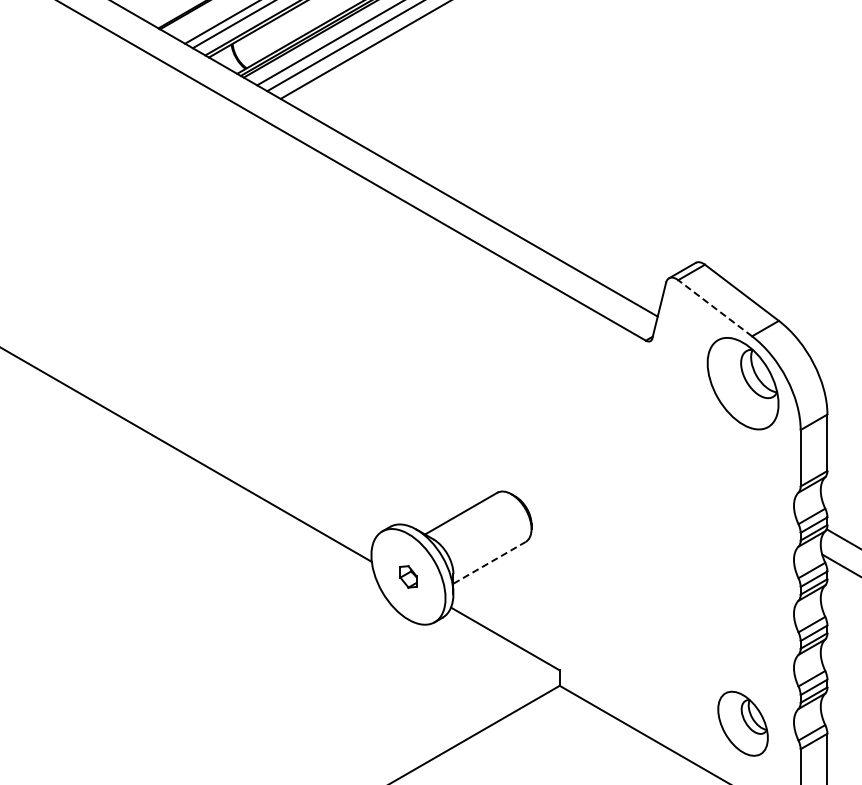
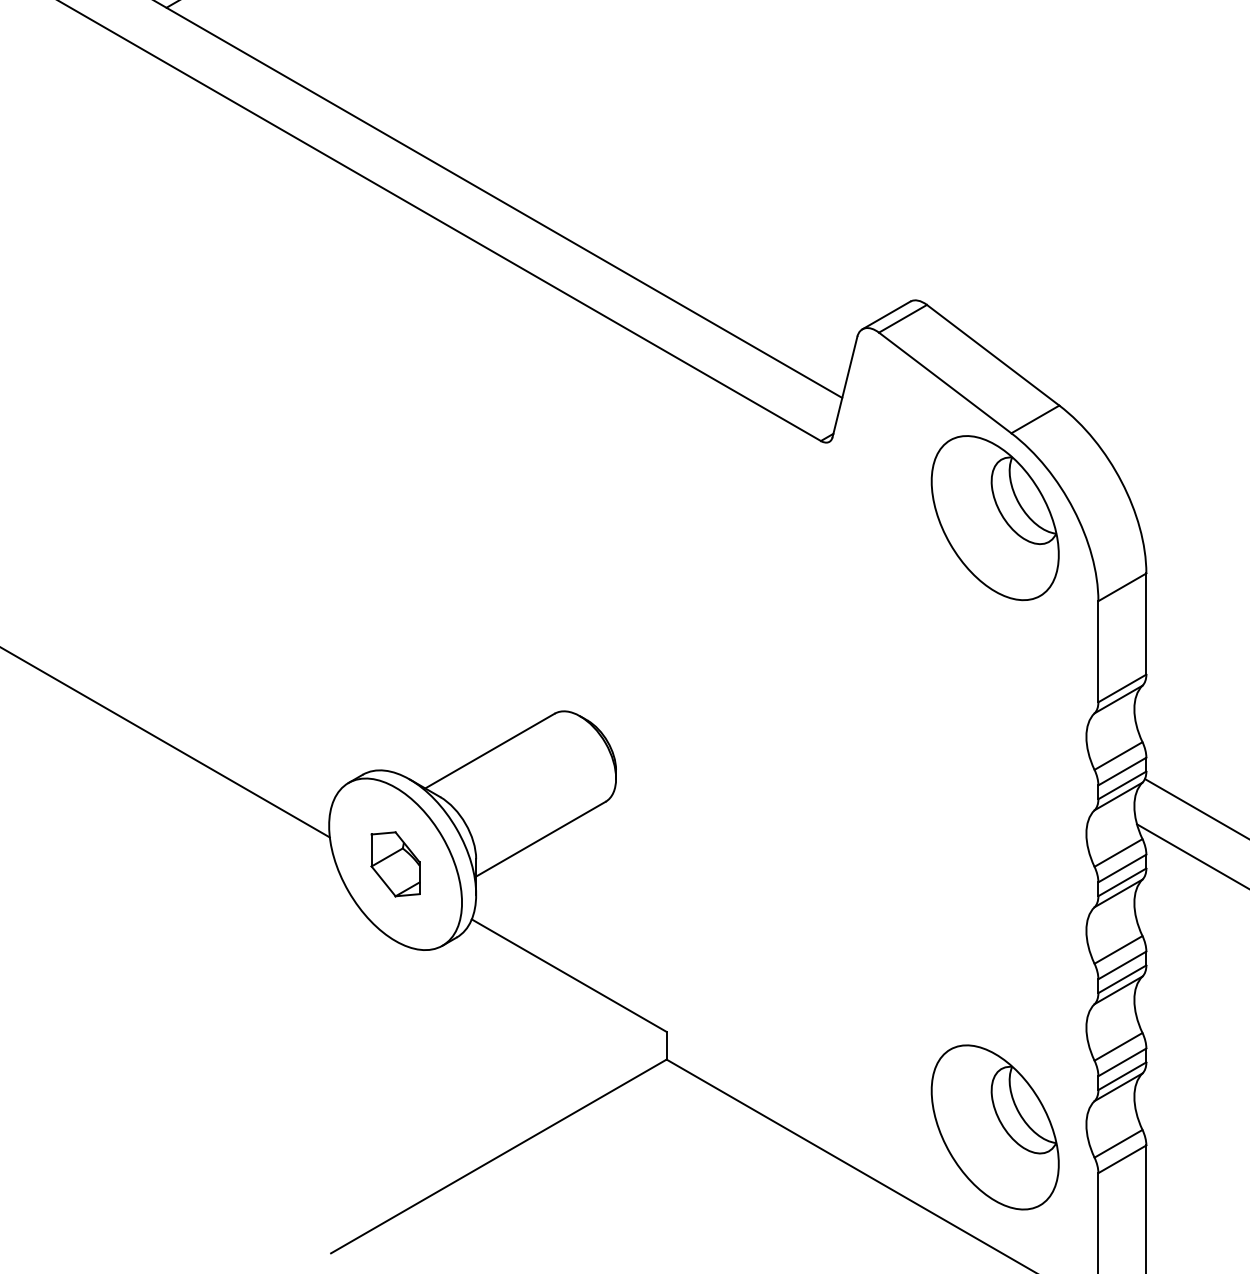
line: (714, 307) -> (943, 381), dashed -> solid
line: (489, 562) -> (540, 838), dashed -> solid
part: (408, 576) -> (395, 863), size x1.67
part: (742, 723) -> (994, 1127), size x1.43

